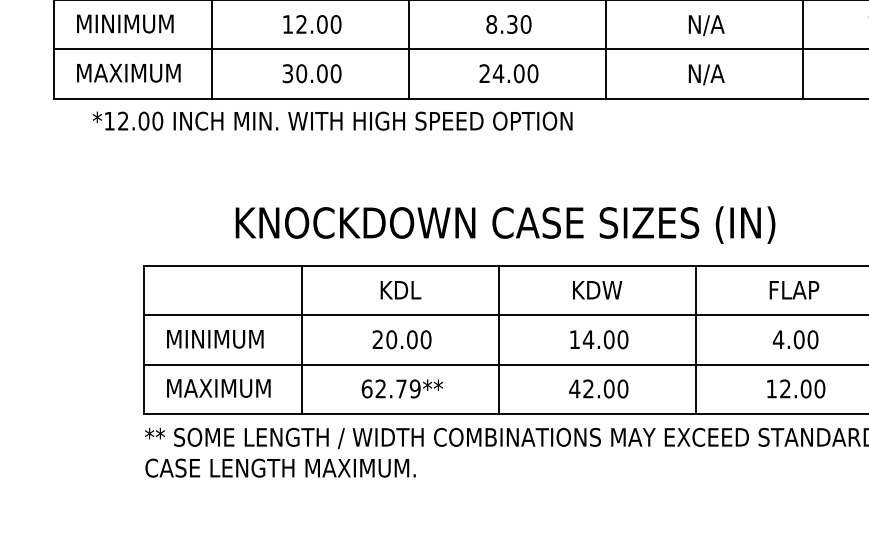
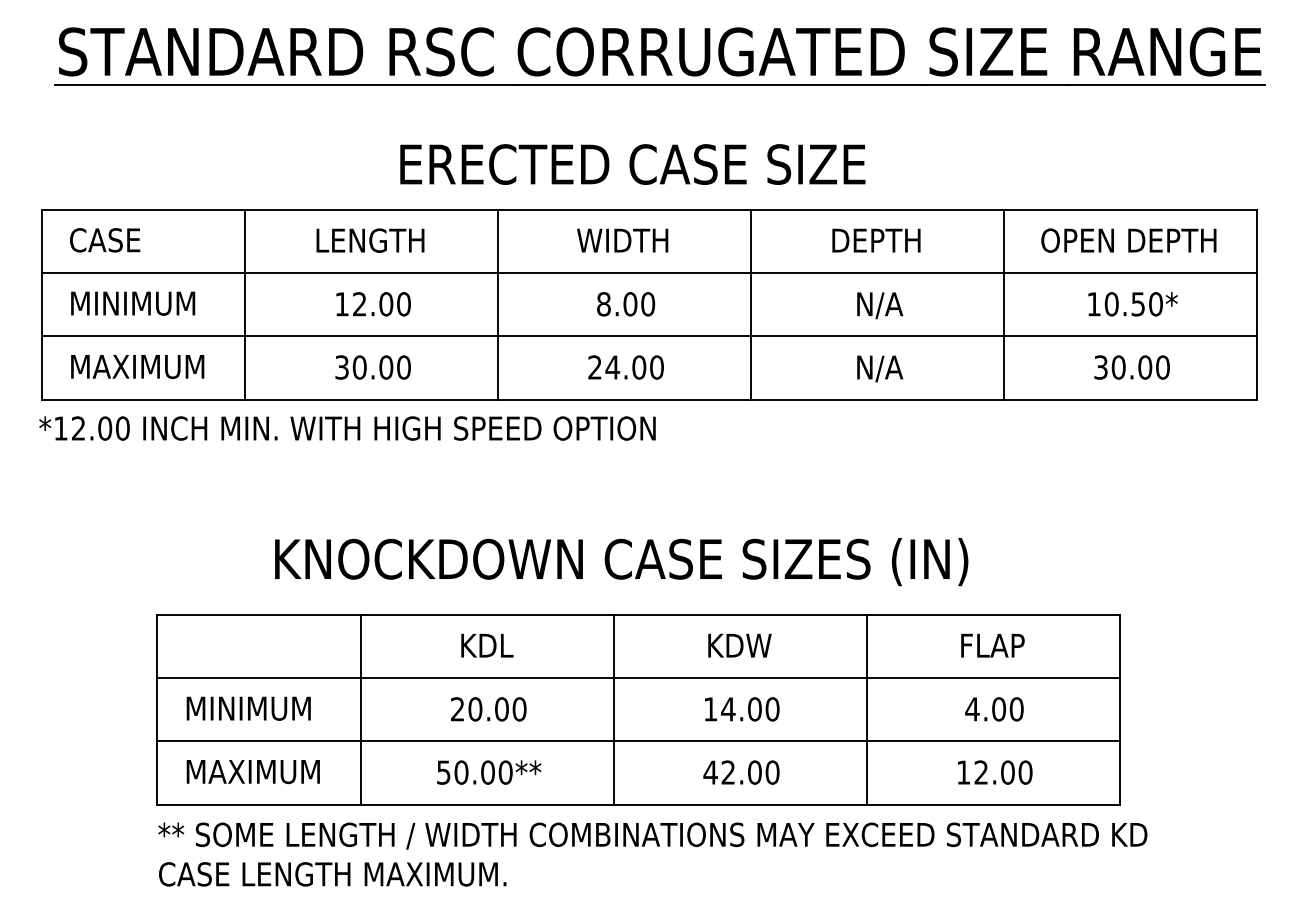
text: (512, 24) -> (630, 304), 8.30 -> 8.00
text: (332, 121) -> (347, 428), moved
text: (390, 388) -> (474, 772), 62.79** -> 50.00**

